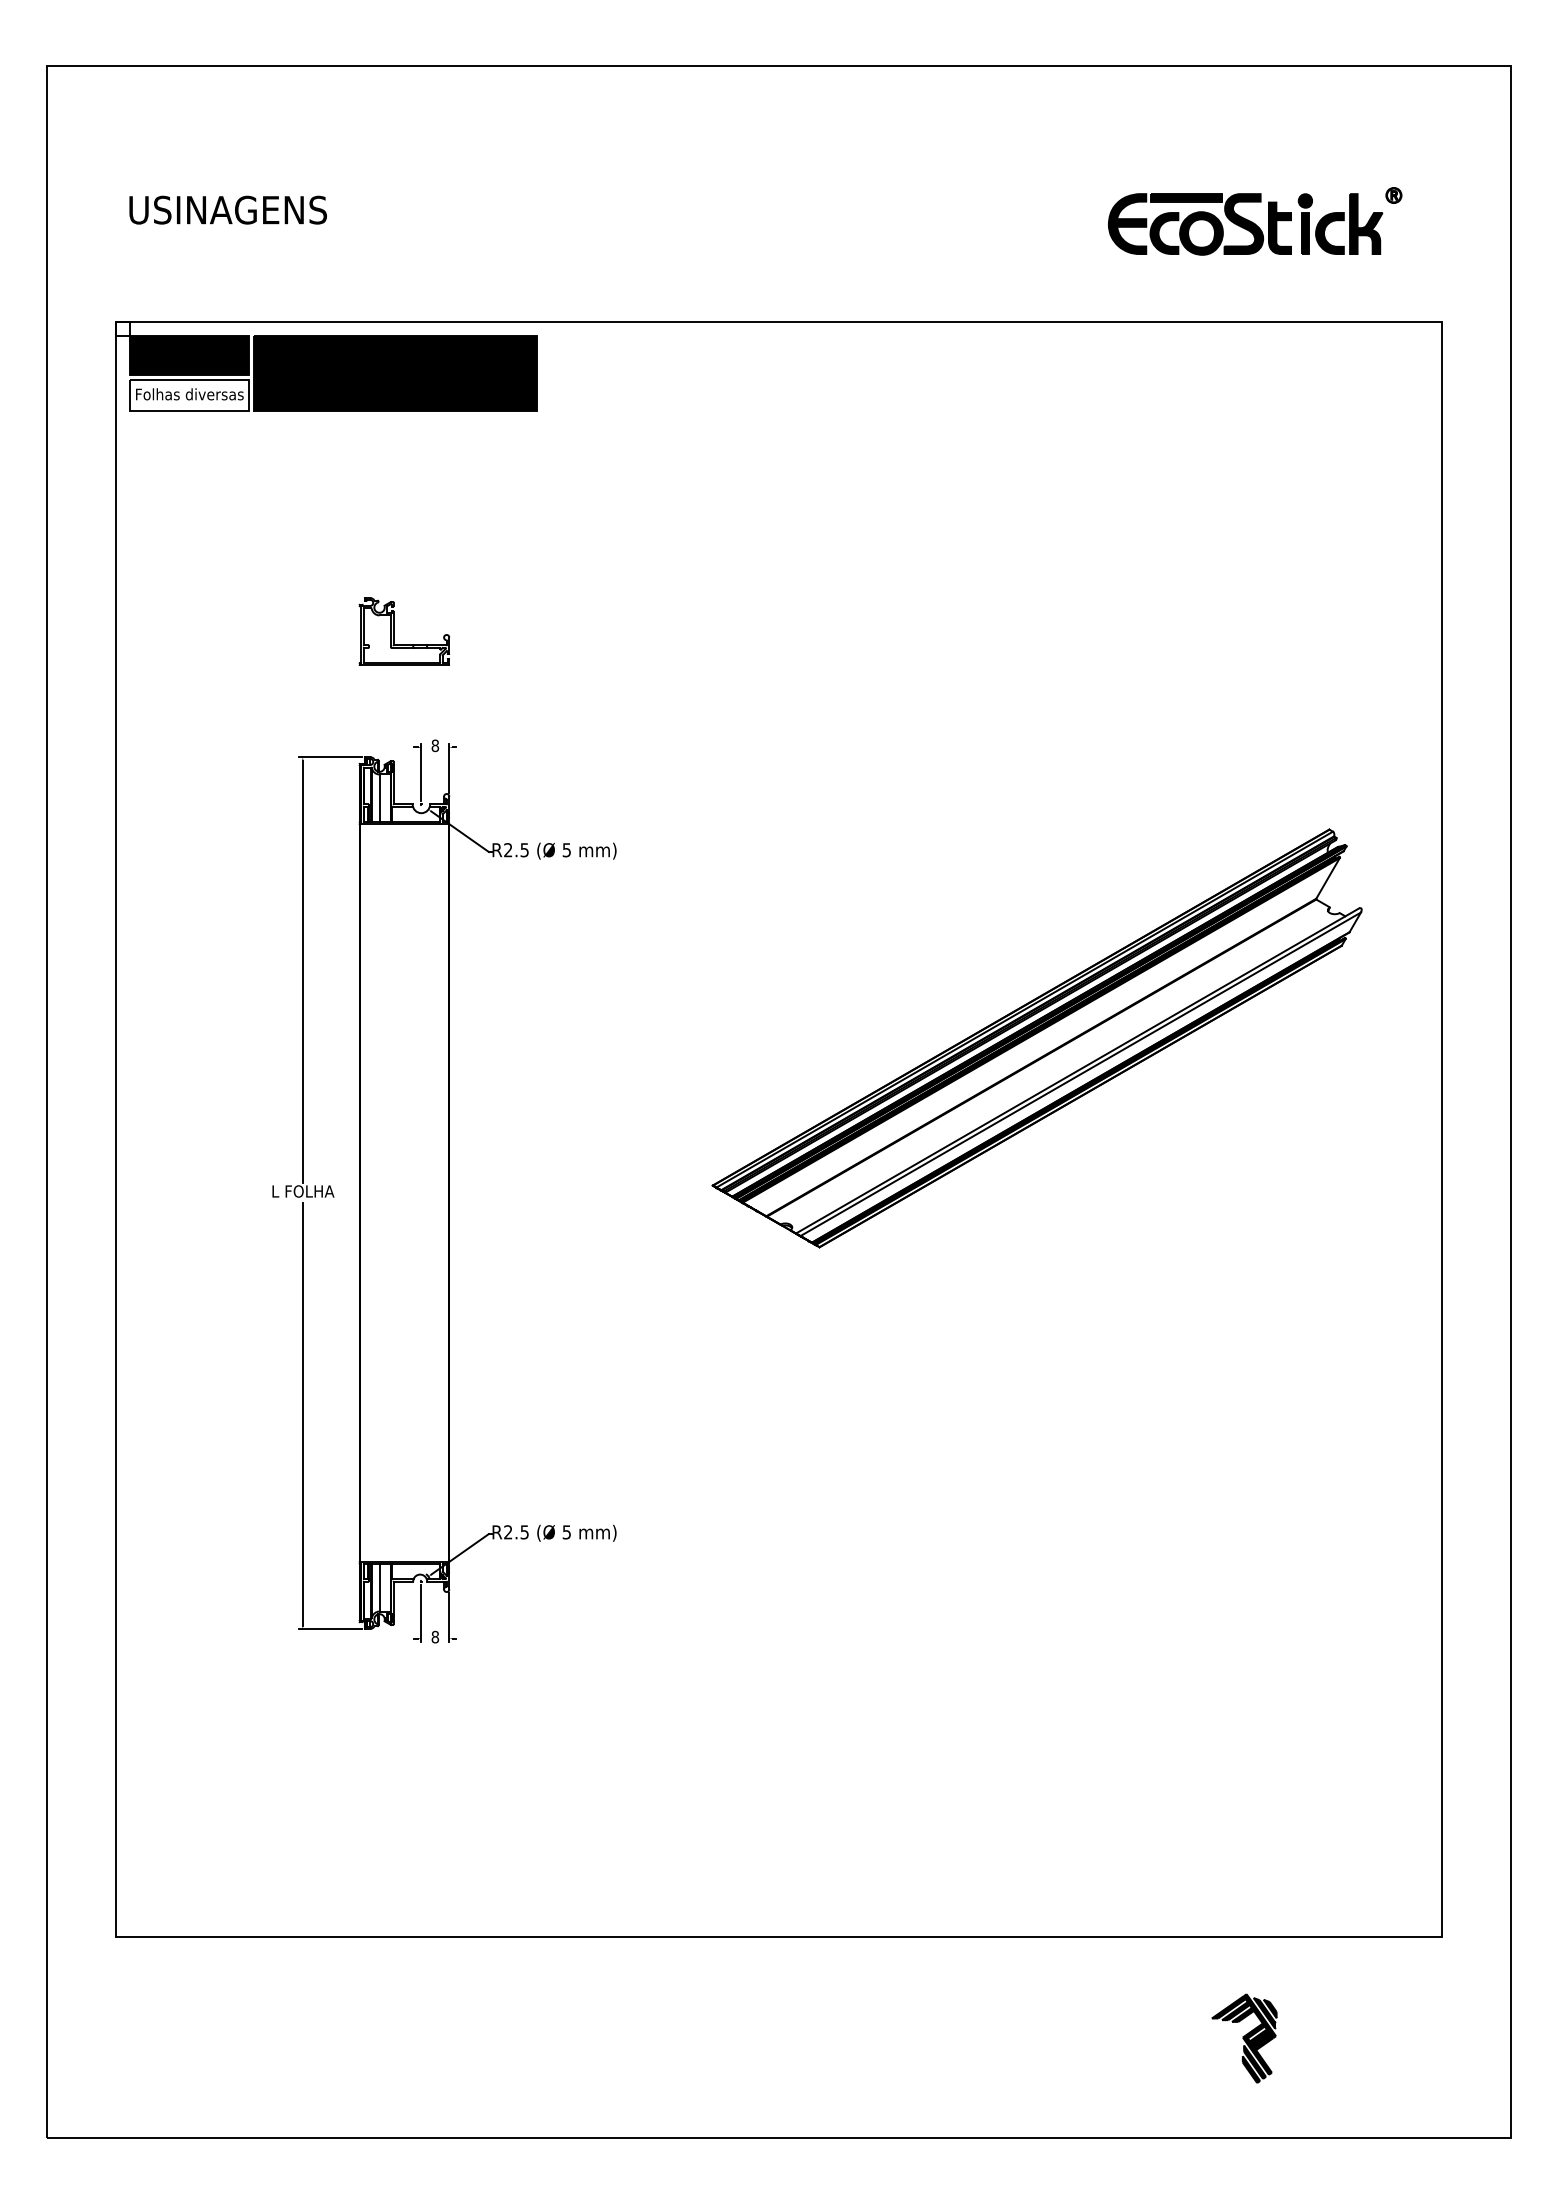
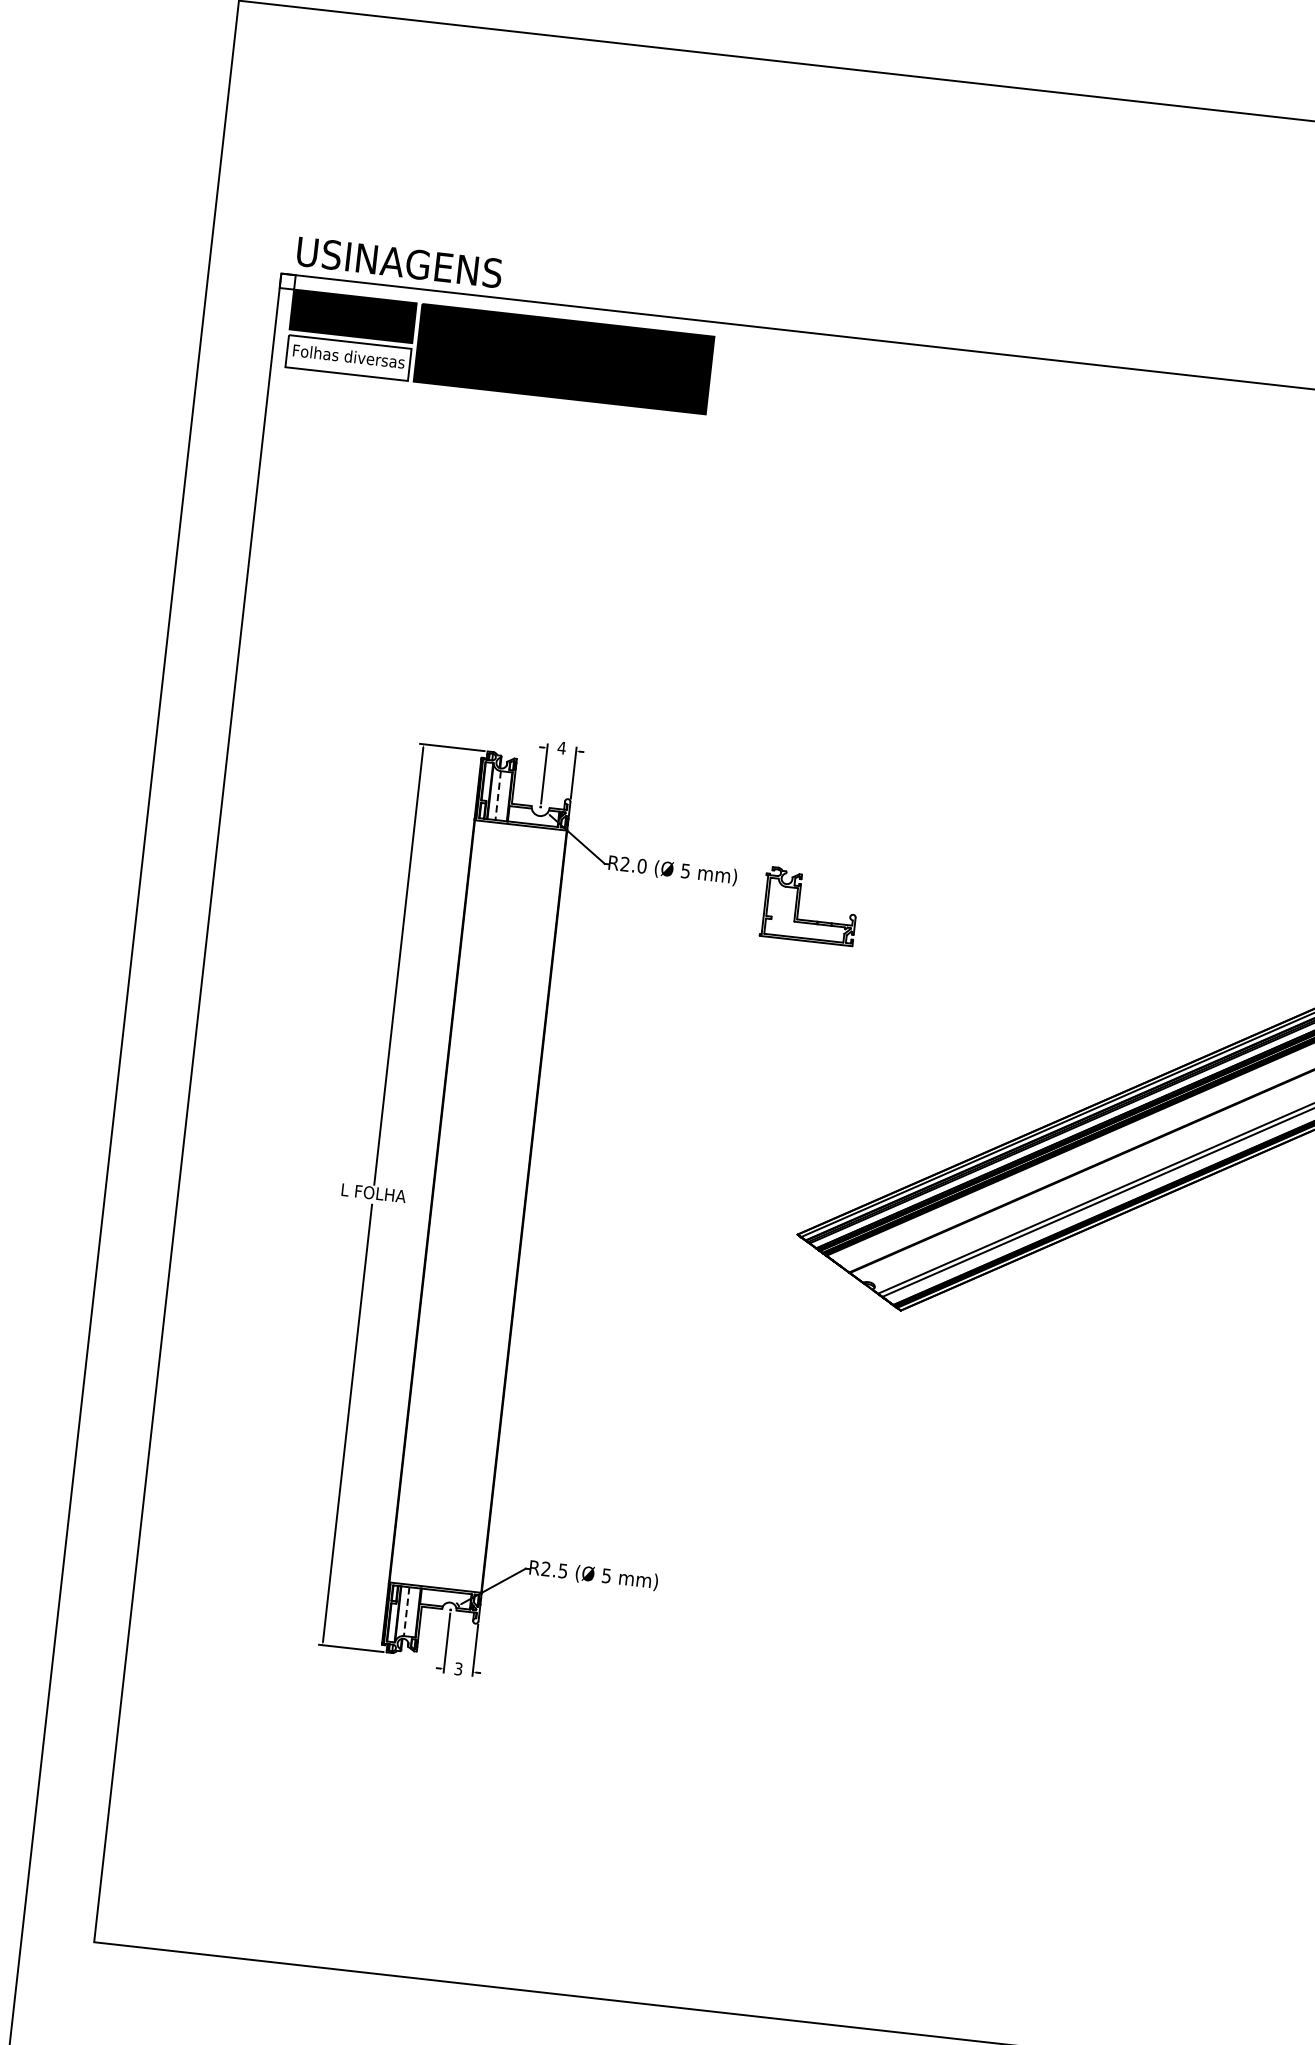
text: (227, 209) -> (398, 261), moved
part: (394, 631) -> (799, 905), moved
text: (435, 745) -> (562, 747), 8 -> 4
line: (379, 798) -> (498, 796), solid -> dashed
text: (524, 850) -> (641, 866), R2.5 -> R2.0
line: (379, 1587) -> (406, 1611), solid -> dashed
text: (435, 1637) -> (458, 1669), 8 -> 3

